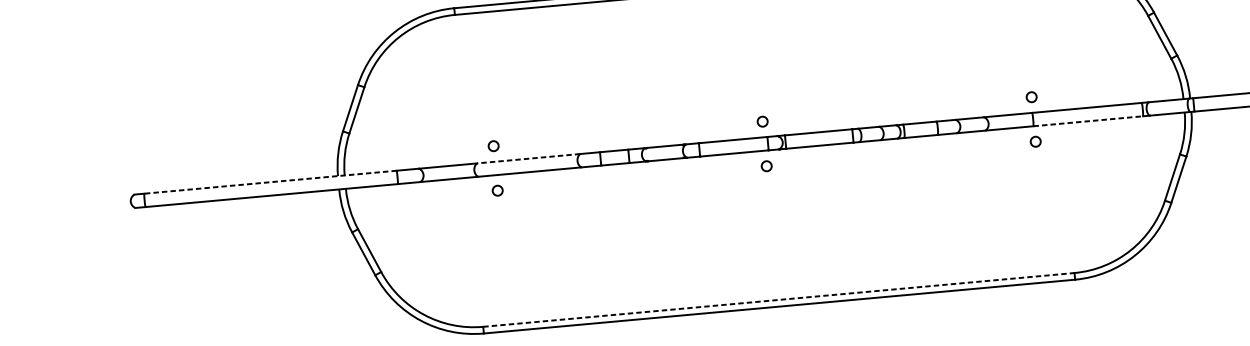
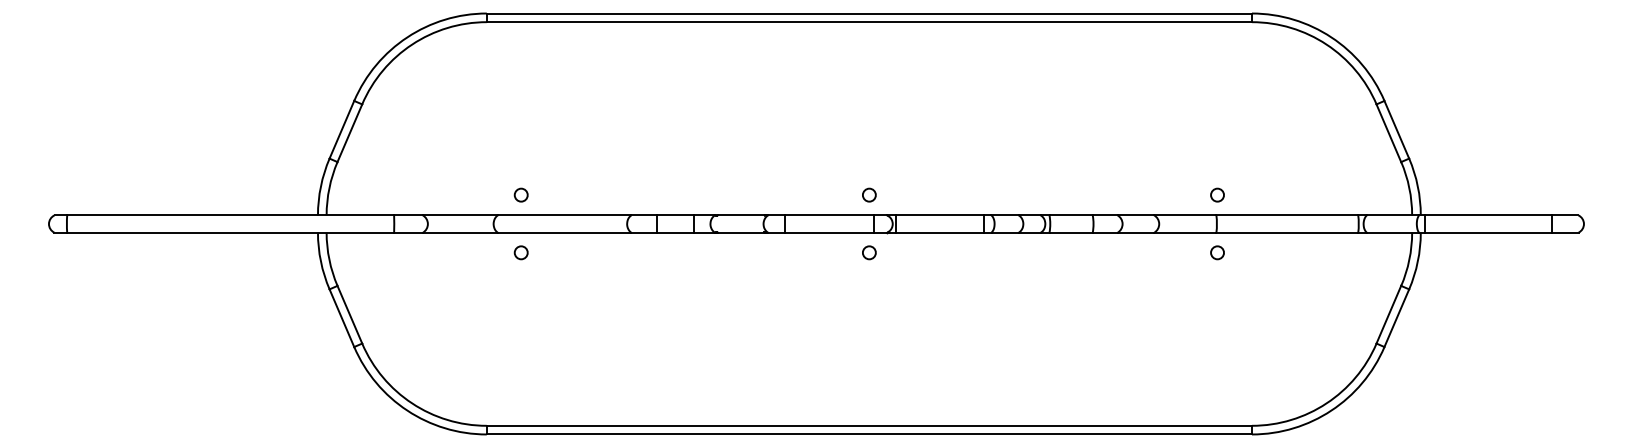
line: (1088, 121) -> (1287, 232), dashed -> solid
line: (528, 158) -> (564, 215), dashed -> solid
line: (270, 182) -> (230, 215), dashed -> solid
line: (778, 299) -> (869, 425), dashed -> solid

